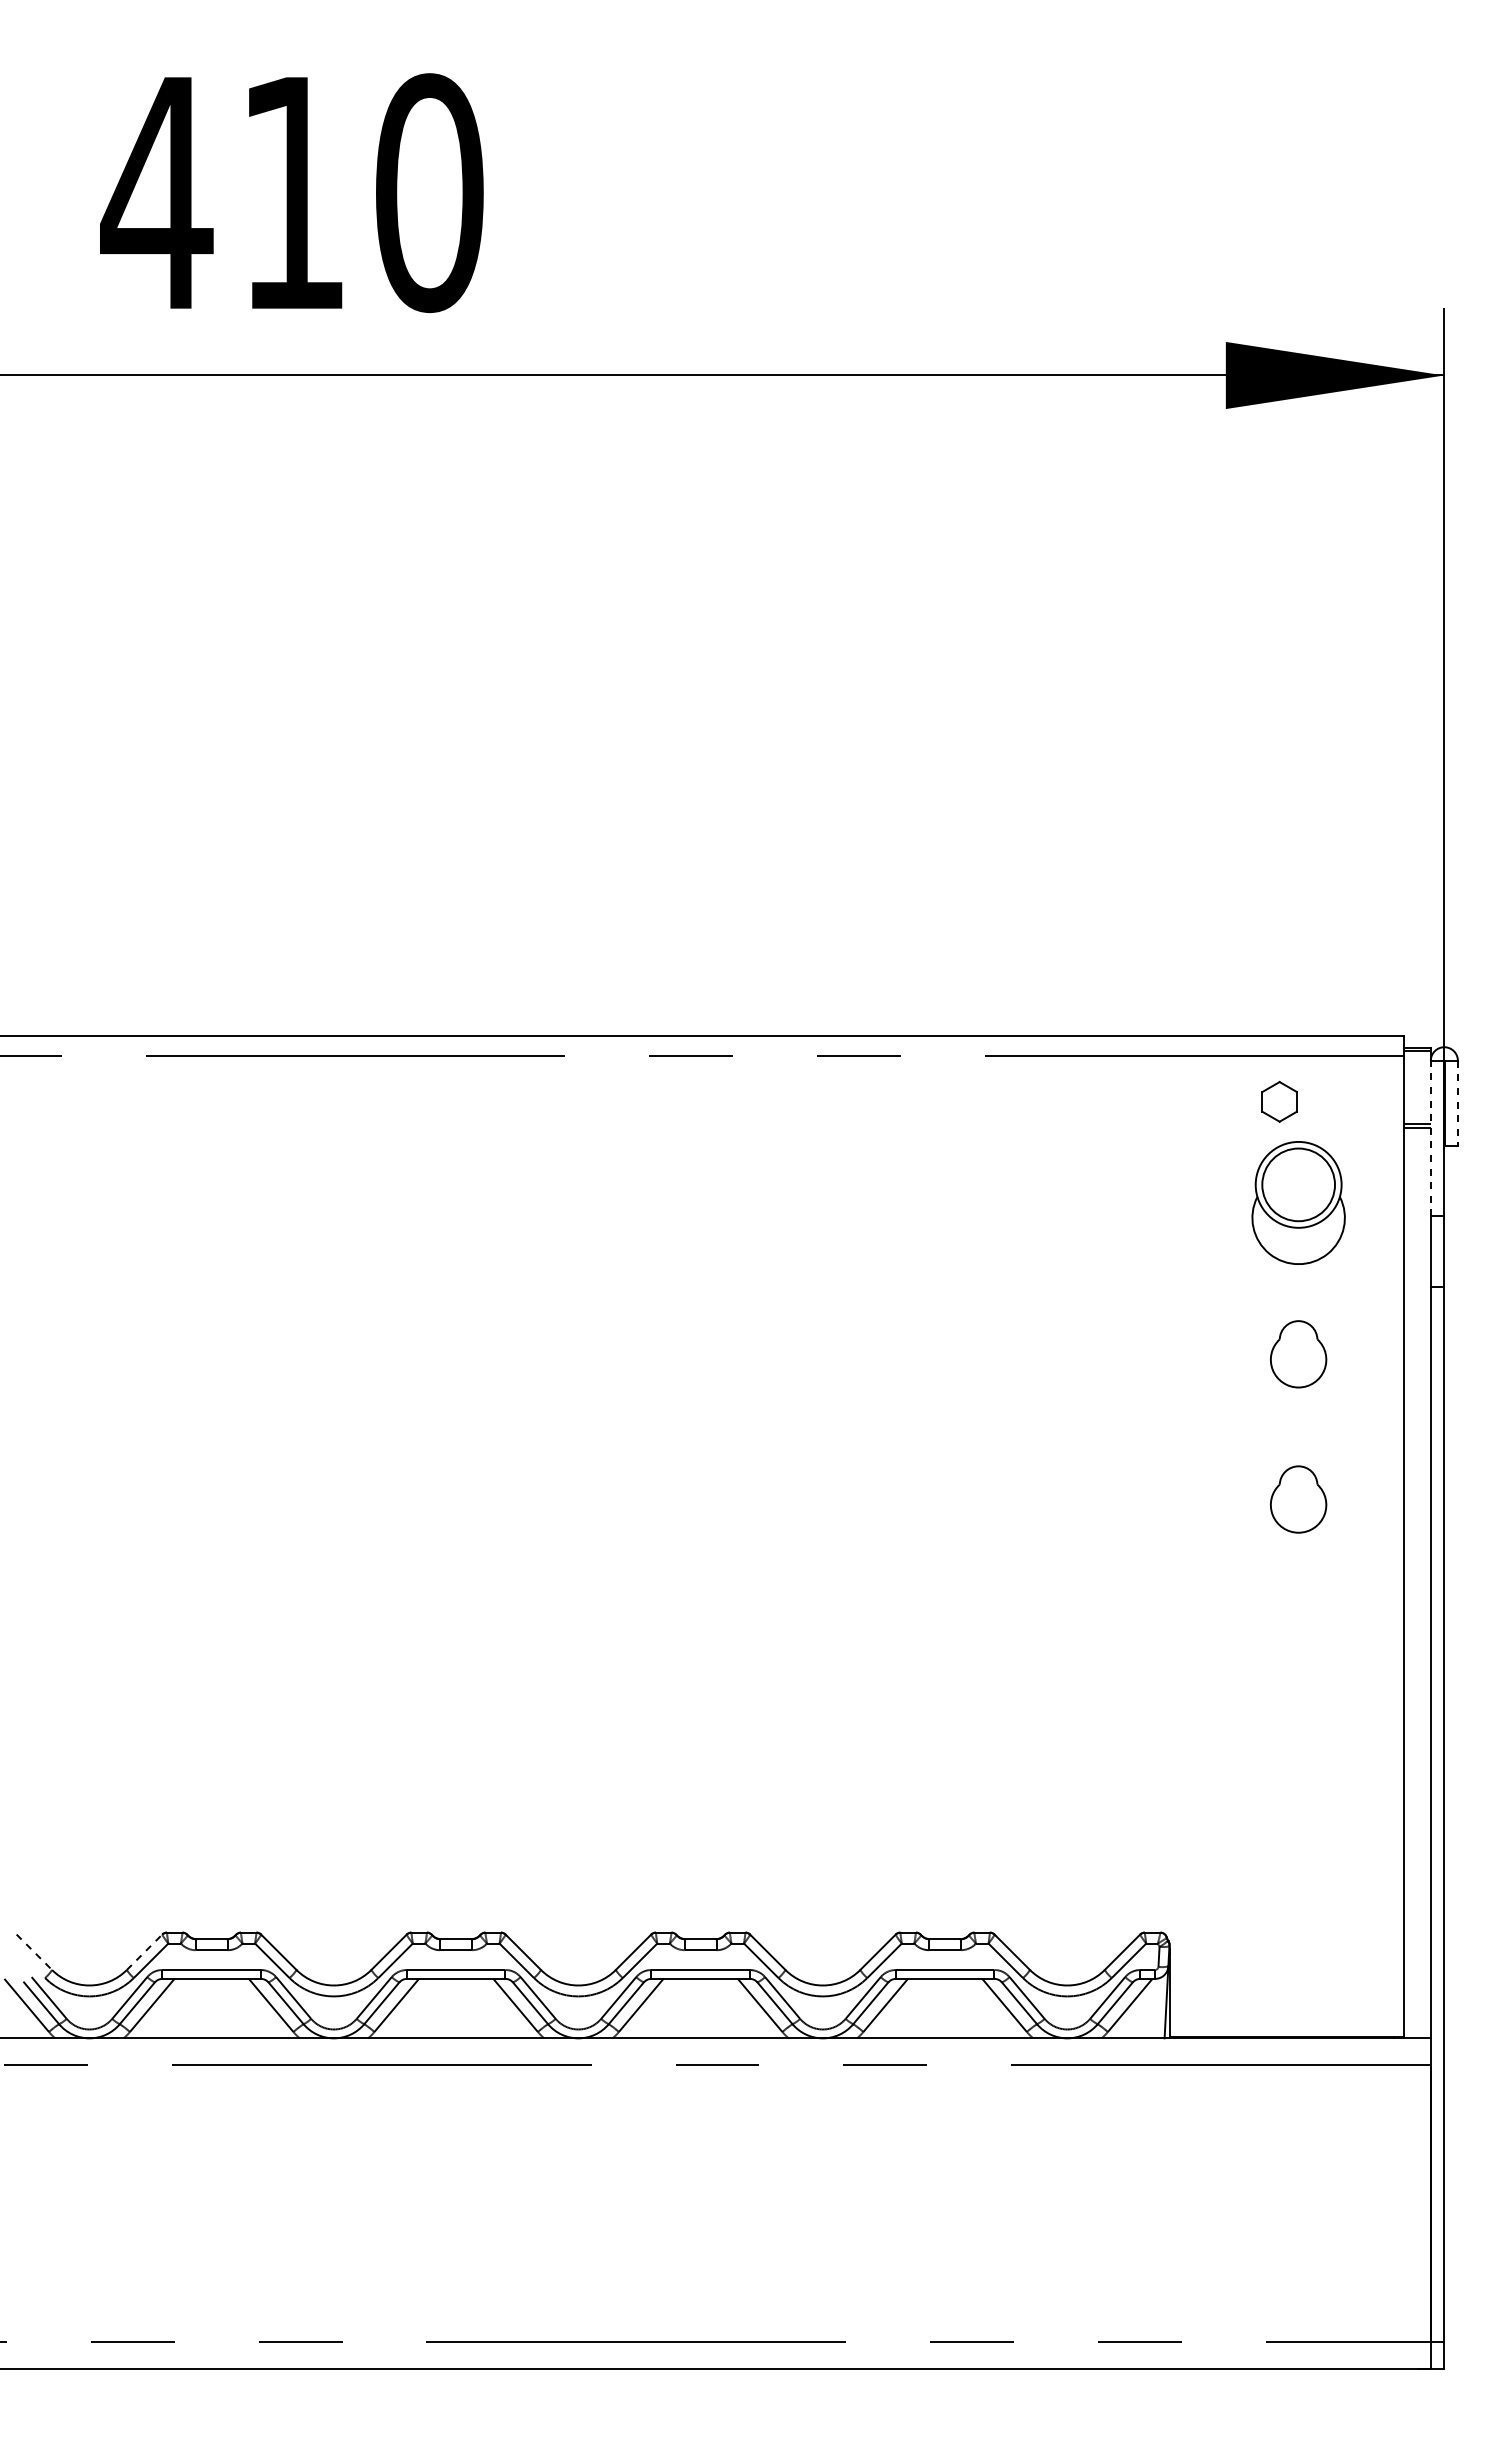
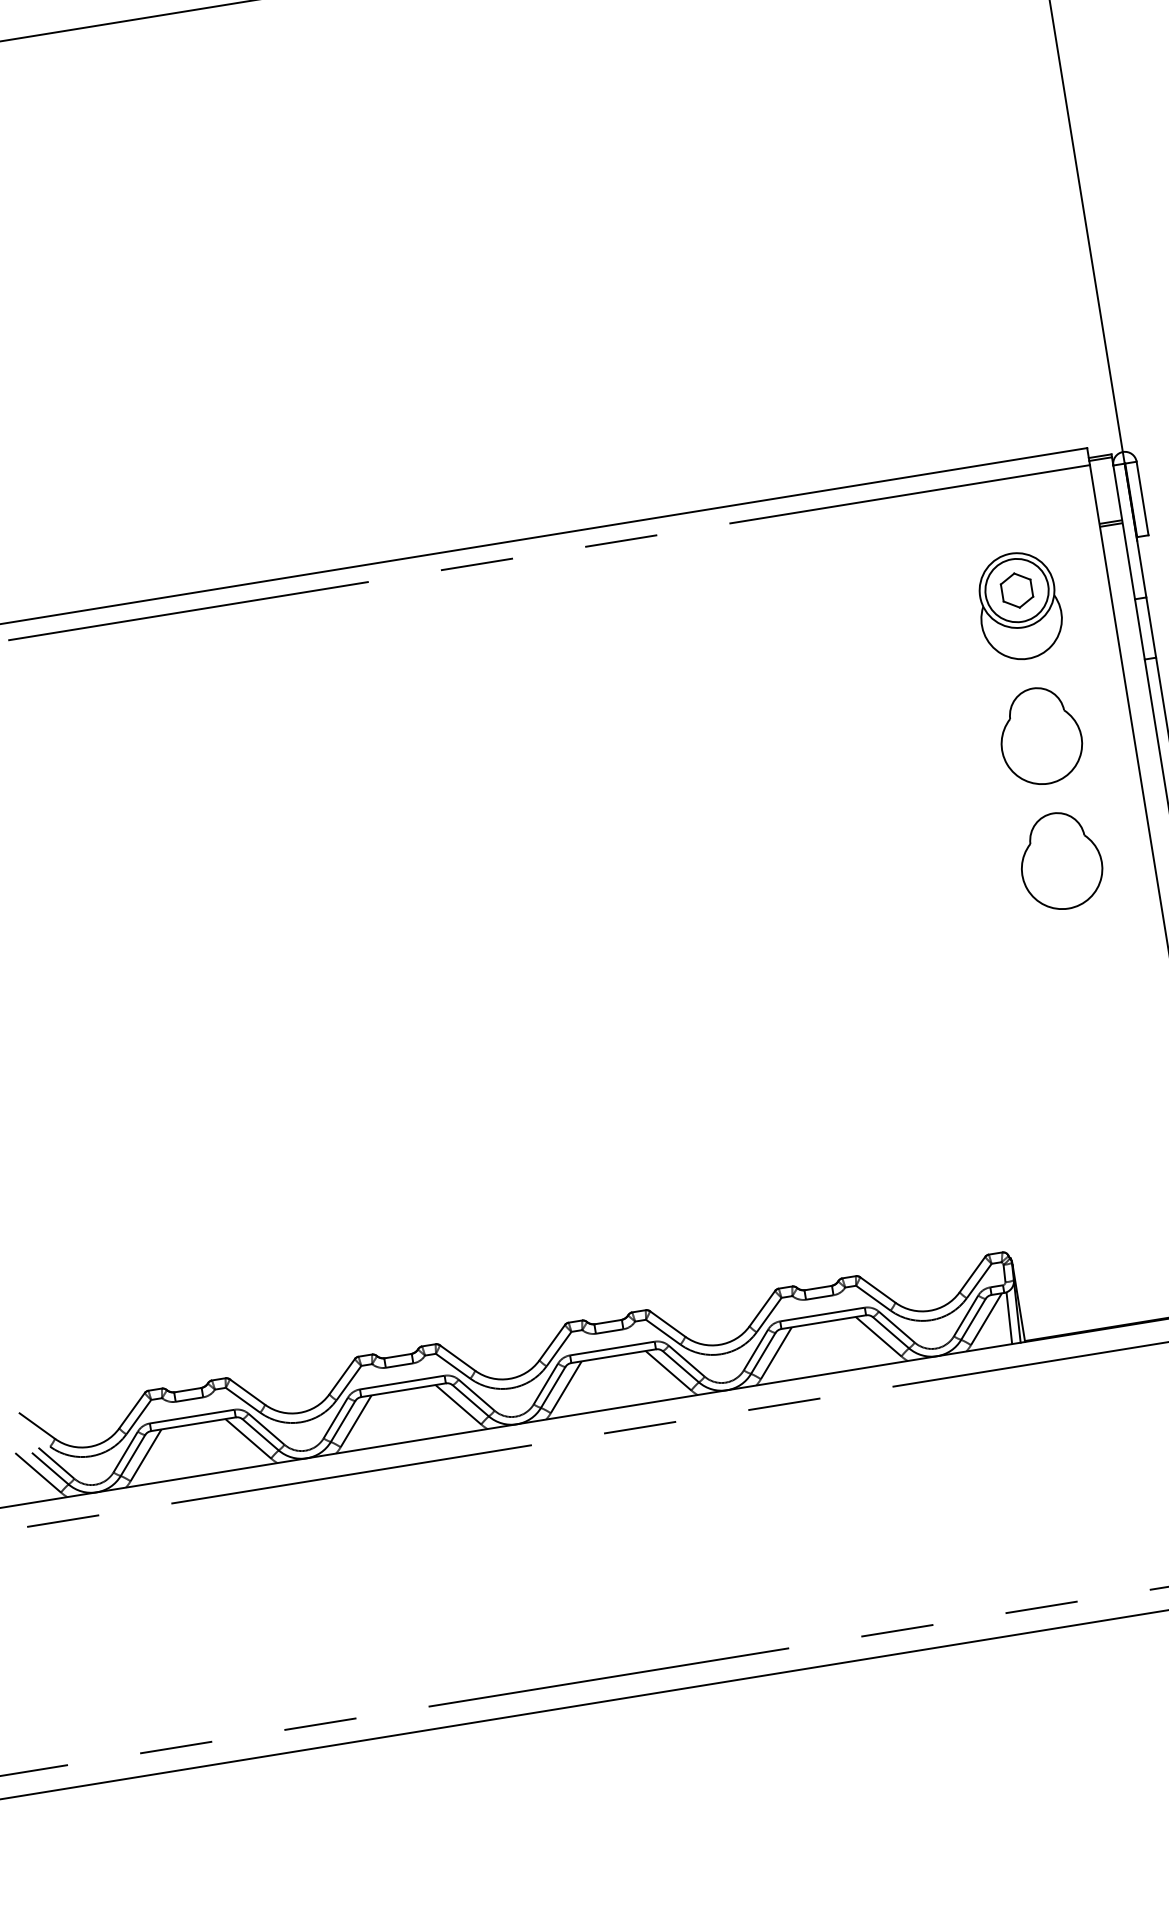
part: (1279, 1101) -> (1016, 590), moved
line: (1457, 1103) -> (1142, 498), dashed -> solid
line: (1430, 1138) -> (1123, 532), dashed -> solid
part: (1298, 1354) -> (1040, 736), size x1.67
part: (1298, 1499) -> (1060, 860), size x1.67
line: (144, 1951) -> (131, 1410), dashed -> solid
line: (34, 1952) -> (37, 1426), dashed -> solid
line: (1155, 2008) -> (1008, 1318), added

